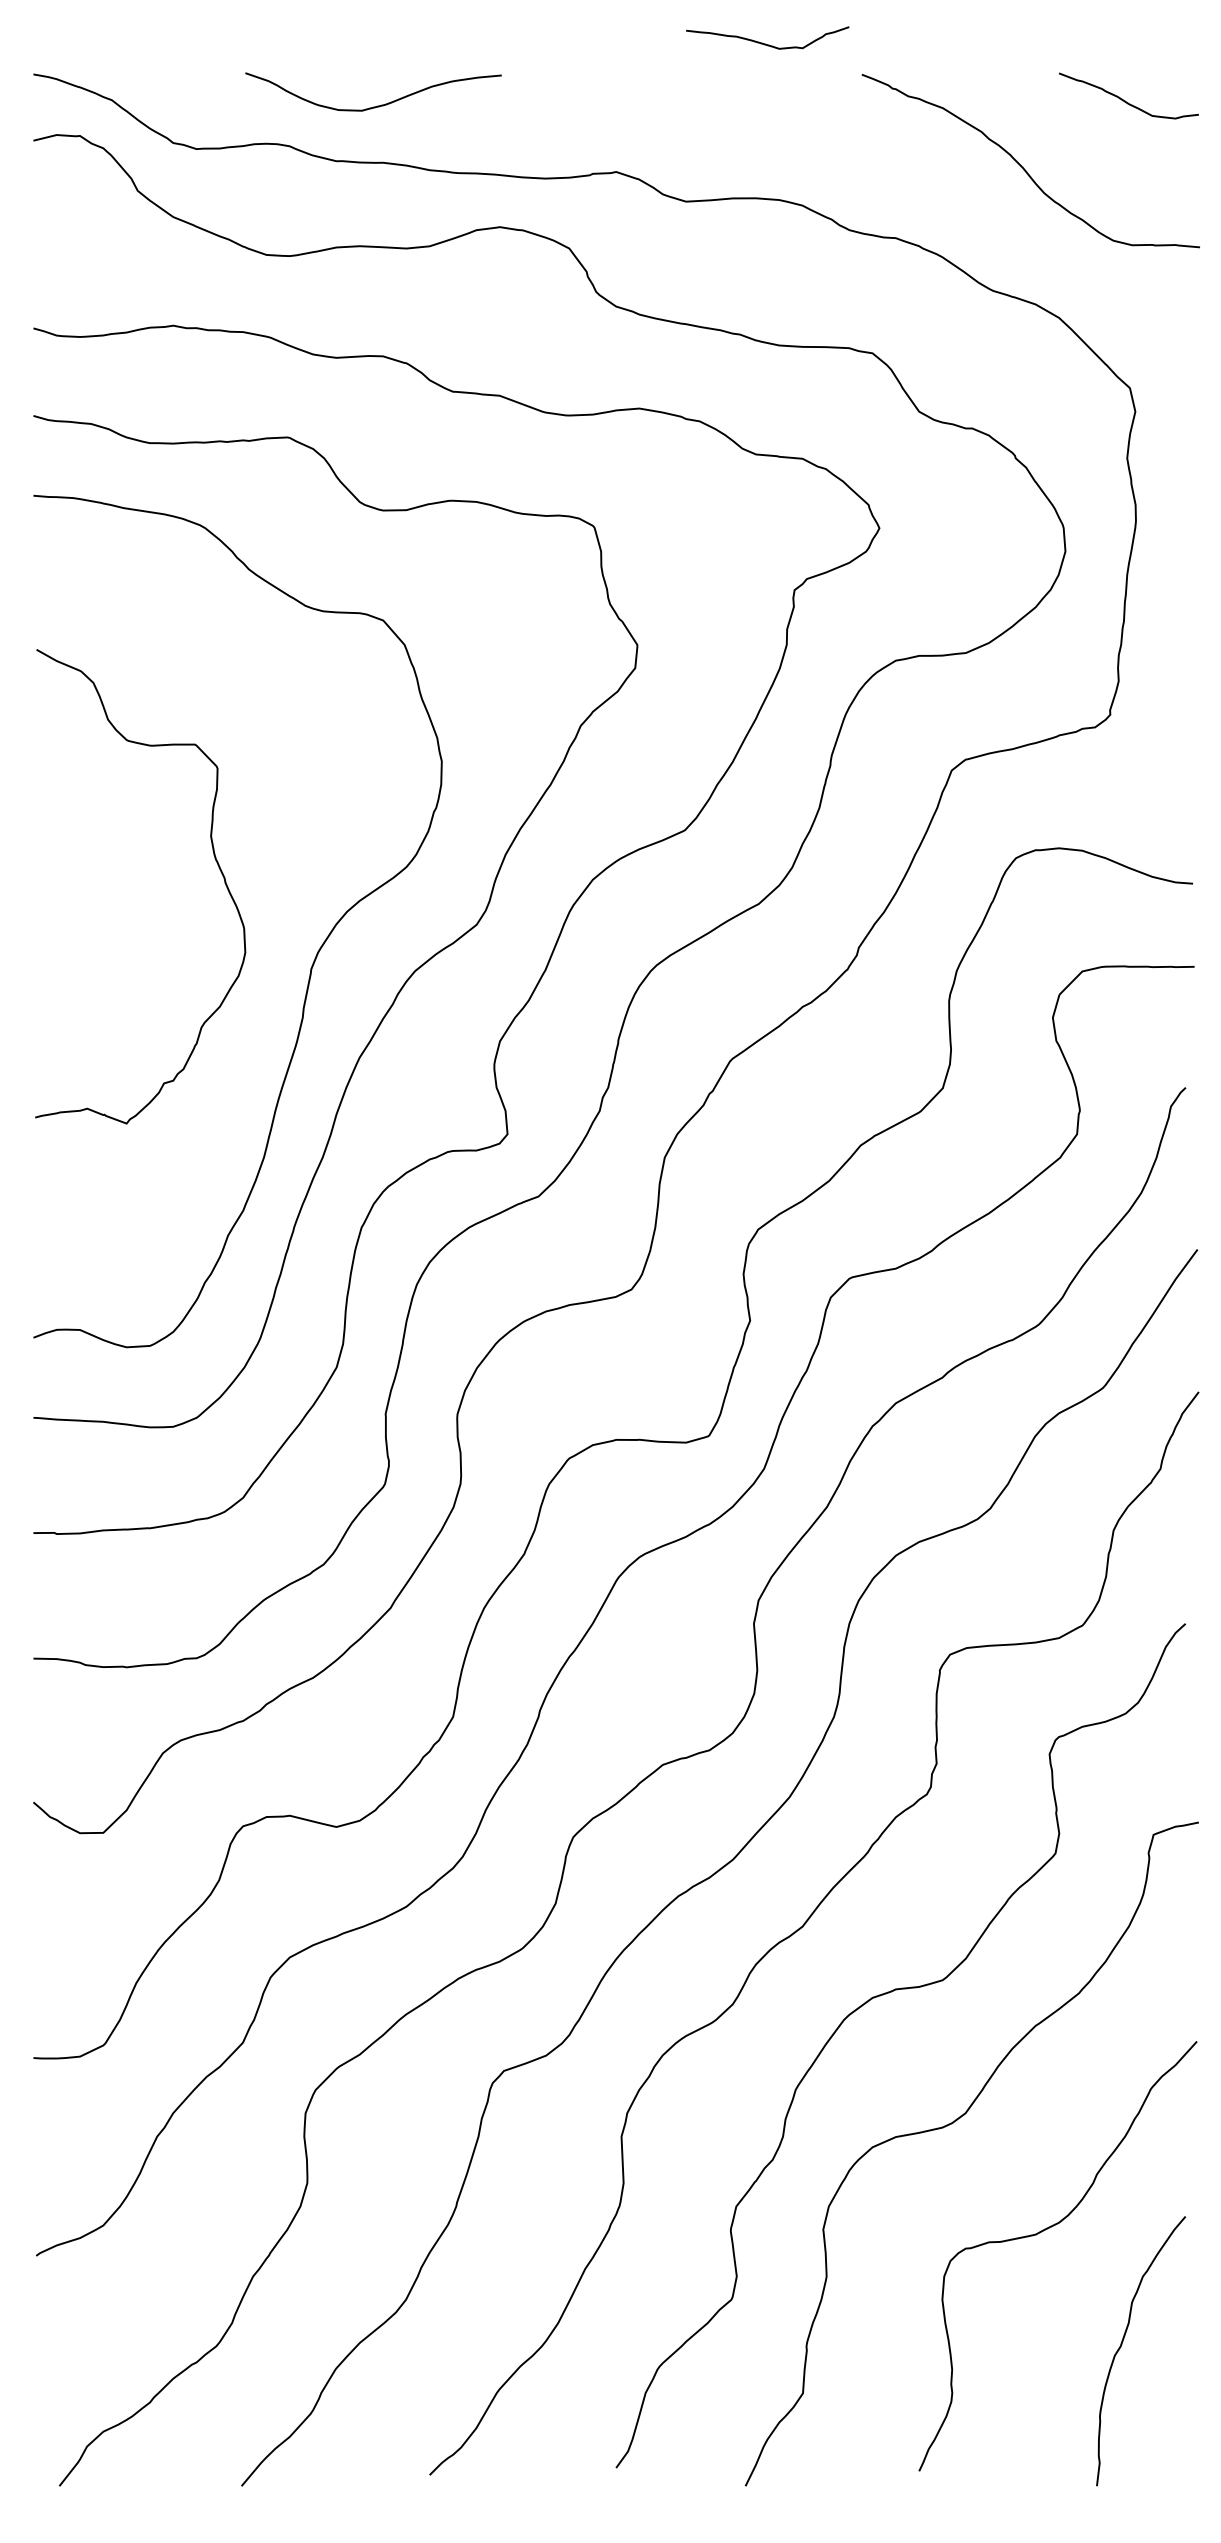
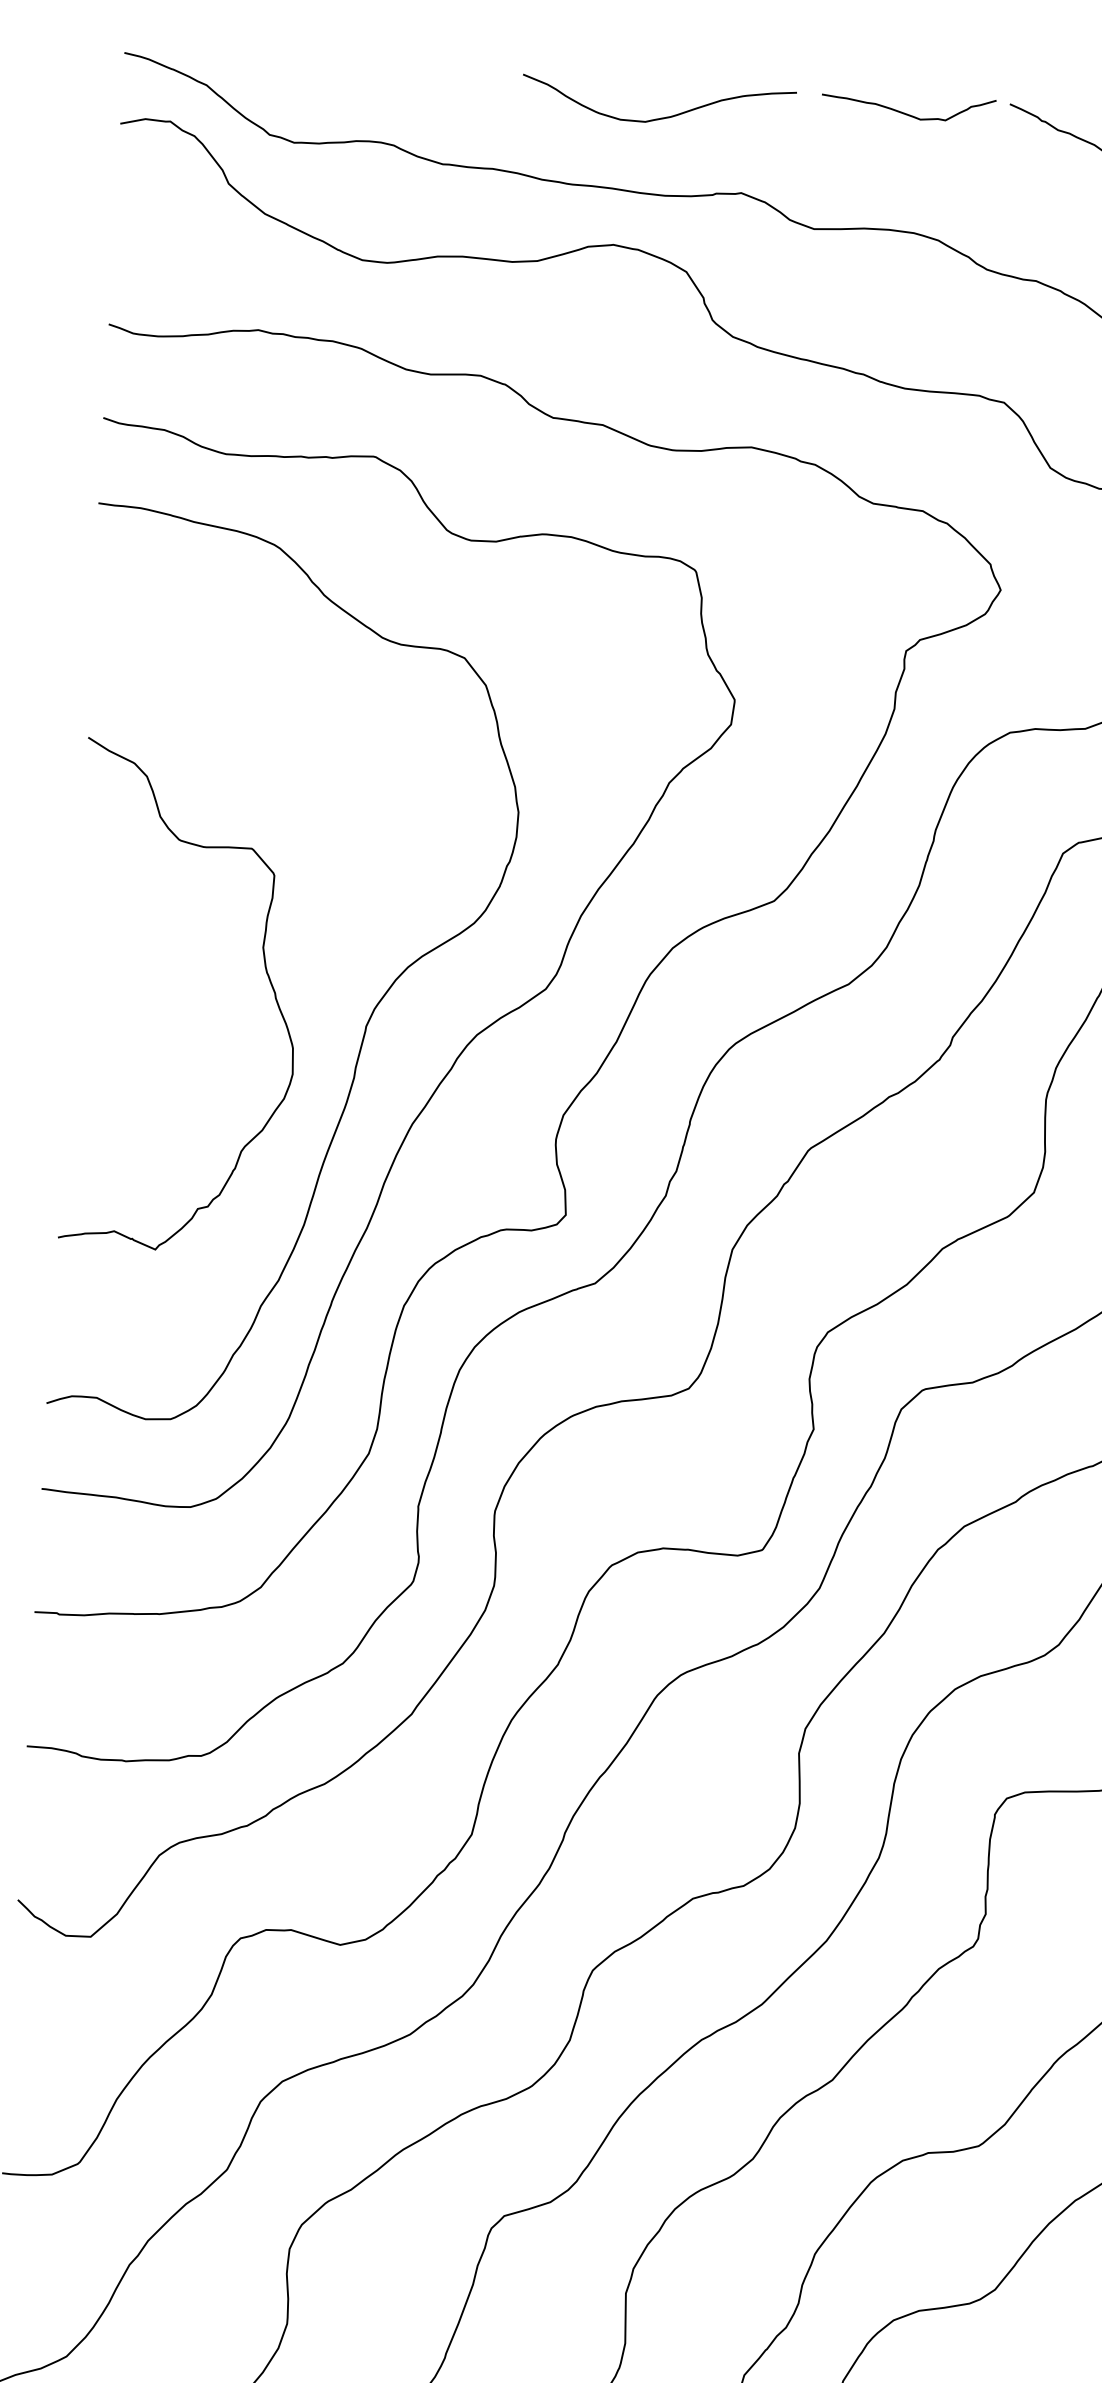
curve: (765, 43) -> (906, 113), moved
curve: (377, 105) -> (662, 117), moved
curve: (214, 858) -> (265, 971), moved

